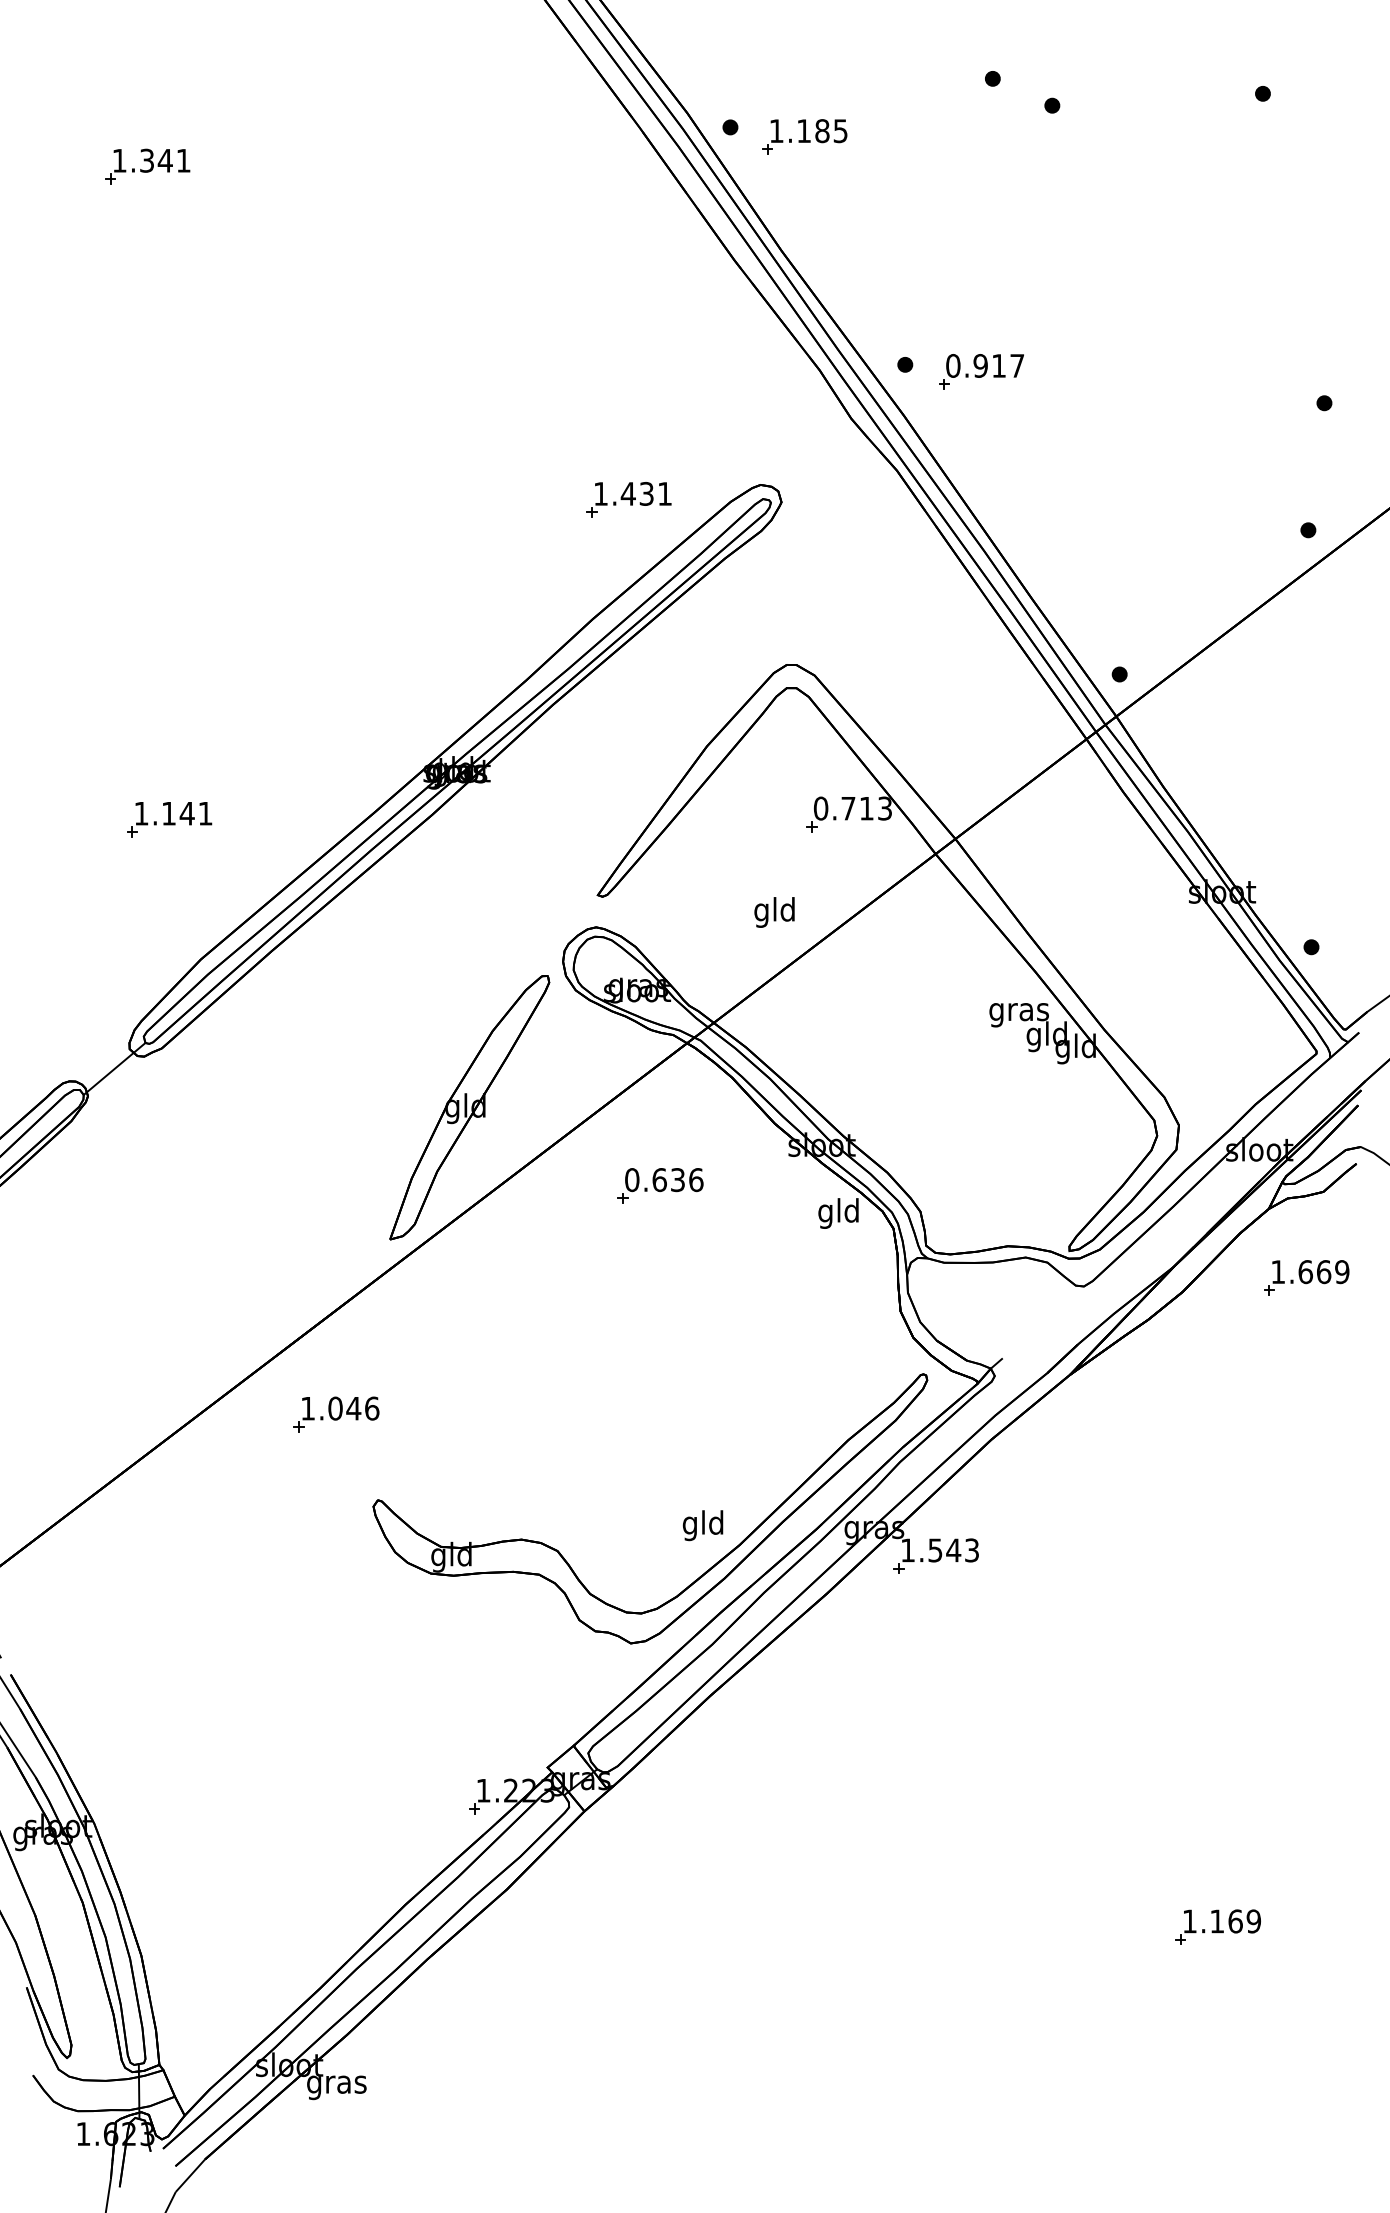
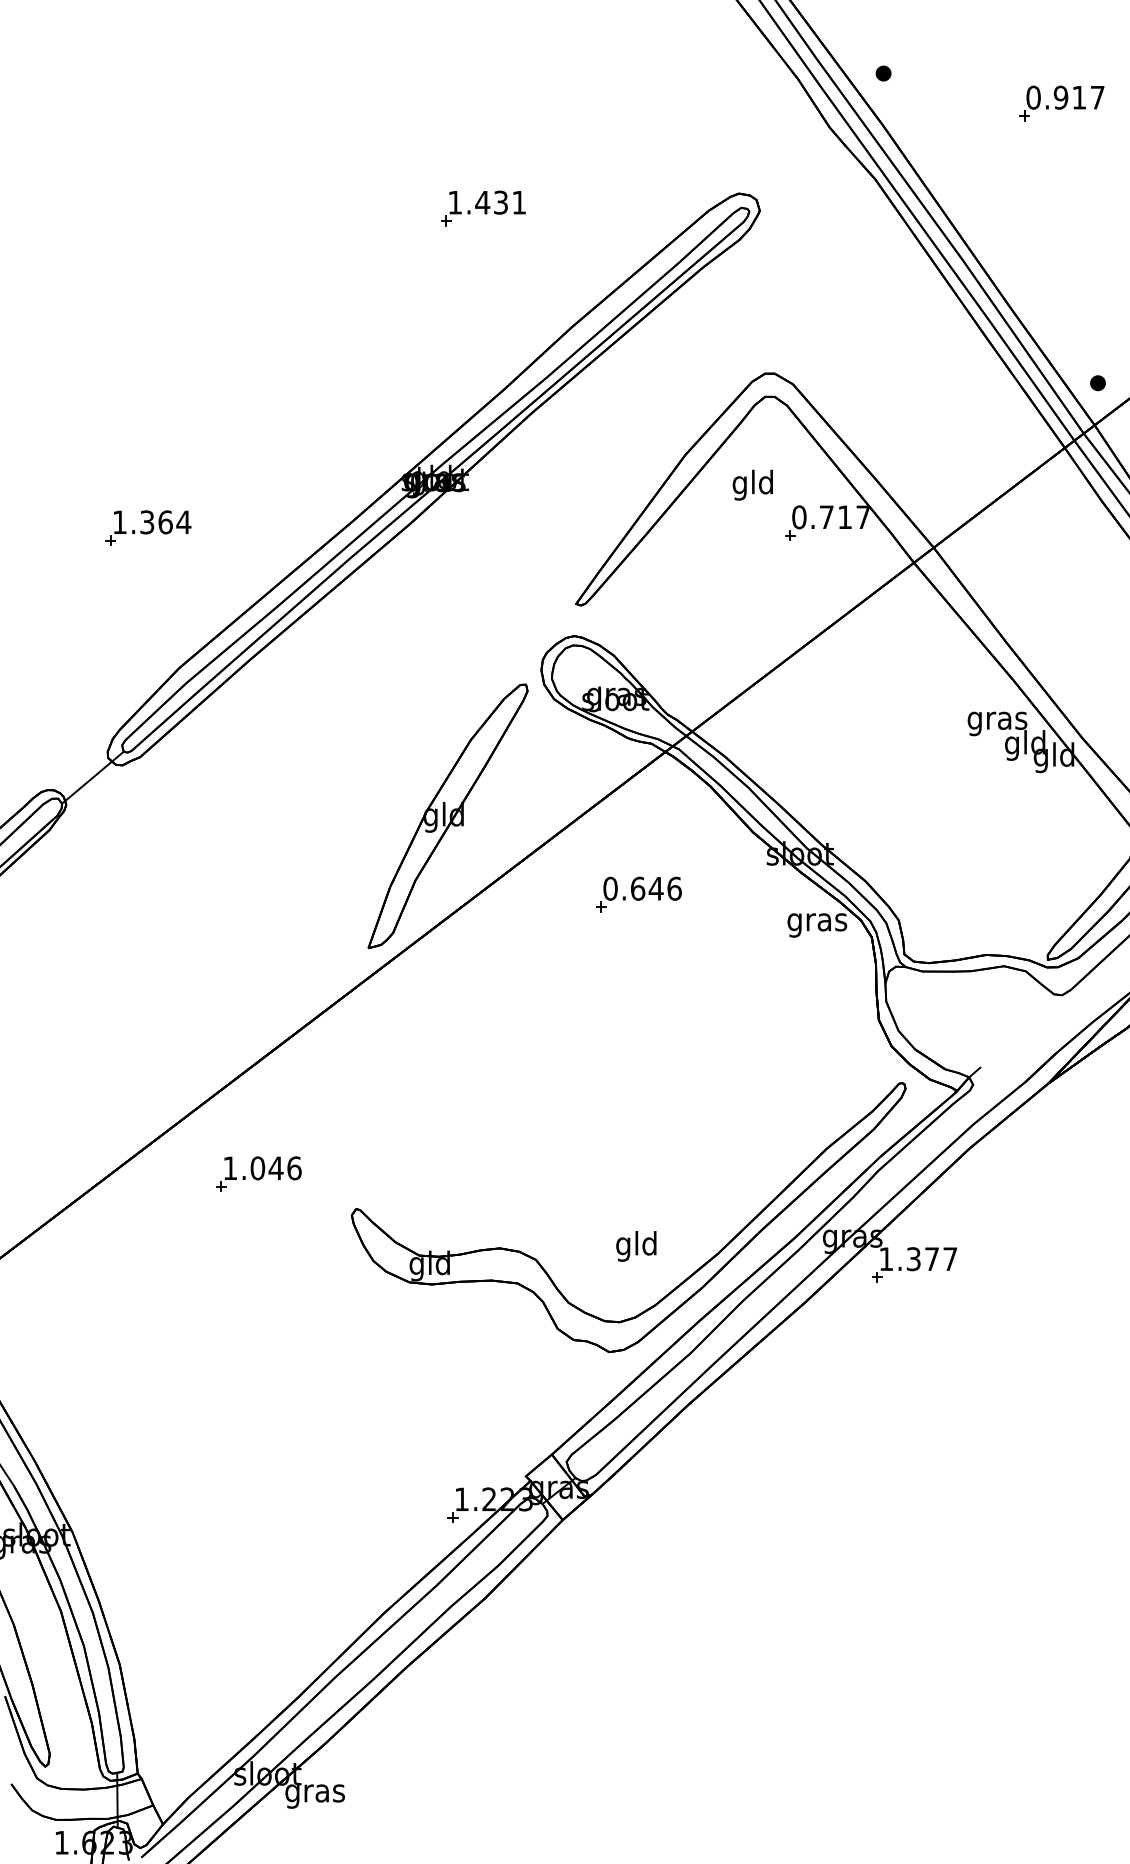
part: (981, 371) -> (1061, 103), moved
part: (628, 499) -> (482, 208), moved
text: (884, 808) -> (862, 517), 0.713 -> 0.717
text: (187, 813) -> (165, 522), 1.141 -> 1.364
text: (774, 912) -> (752, 485), moved
text: (677, 1180) -> (655, 889), 0.636 -> 0.646
text: (838, 1213) -> (816, 922), gld -> gras
part: (336, 1414) -> (258, 1174), moved
text: (702, 1525) -> (635, 1246), moved
text: (953, 1550) -> (931, 1259), 1.543 -> 1.377

